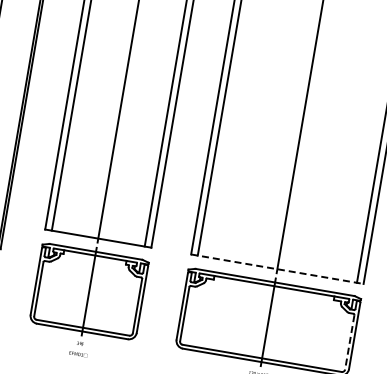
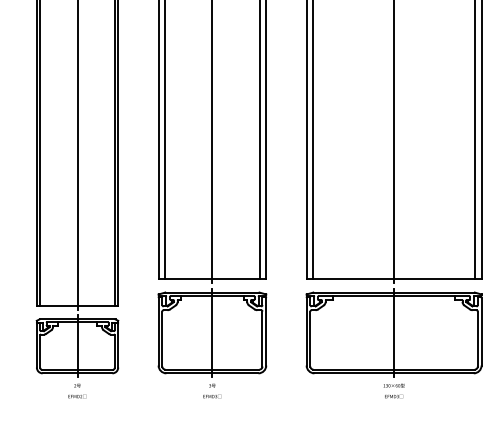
line: (277, 269) -> (394, 279), dashed -> solid
line: (349, 342) -> (477, 339), dashed -> solid

